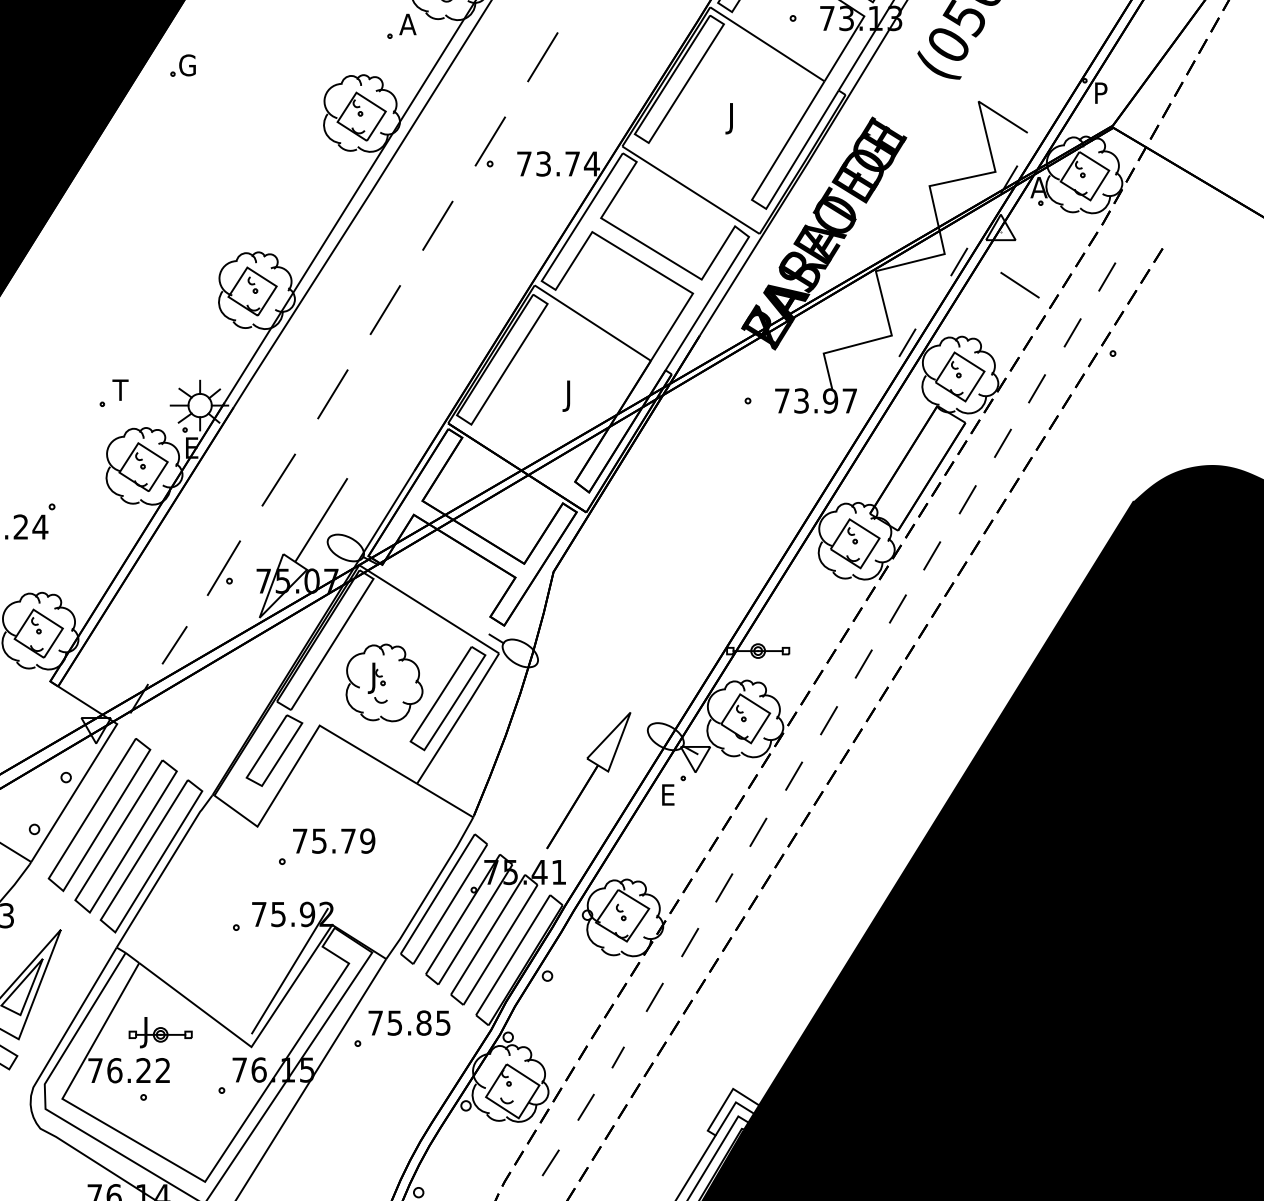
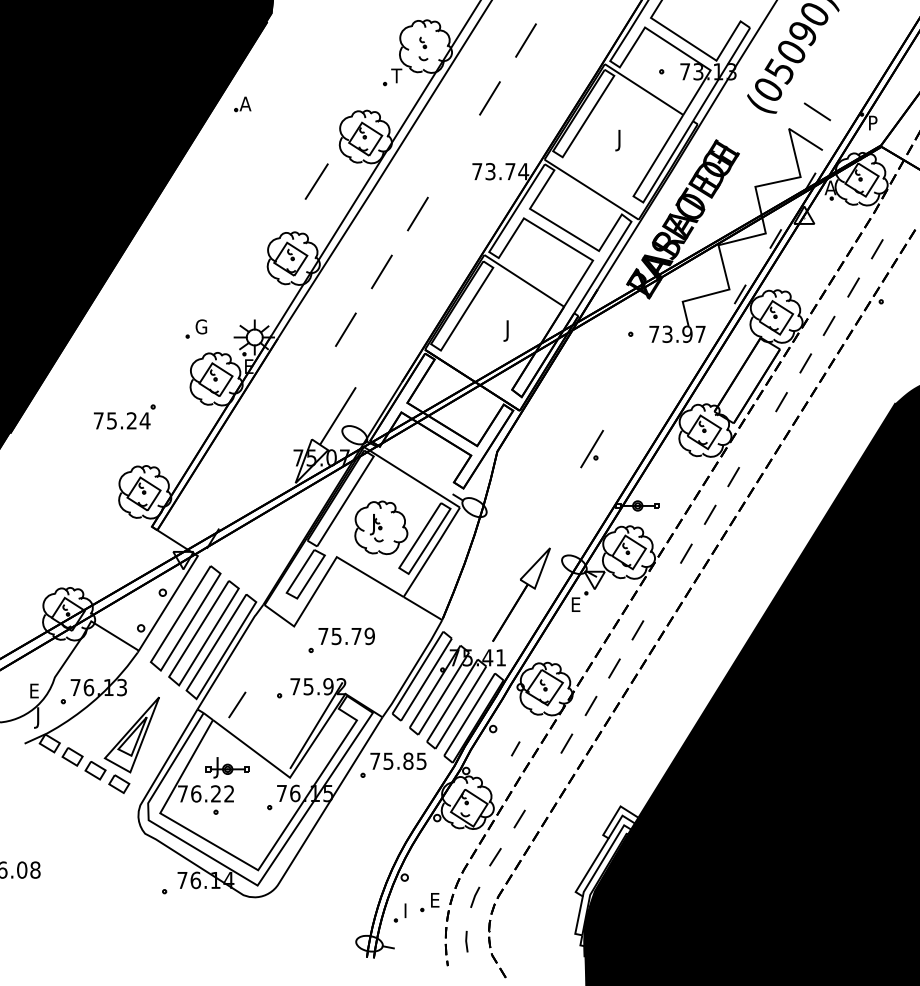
text: (408, 23) -> (397, 75), A -> T
text: (186, 64) -> (245, 103), G -> A
part: (489, 141) -> (453, 156), removed
line: (1018, 284) -> (816, 111), moved
text: (121, 389) -> (200, 326), T -> G
line: (278, 479) -> (316, 181), moved
line: (931, 555) -> (756, 440), removed
part: (223, 567) -> (591, 448), moved
line: (174, 644) -> (237, 704), moved
line: (794, 775) -> (662, 591), removed
line: (617, 1056) -> (515, 748), moved

